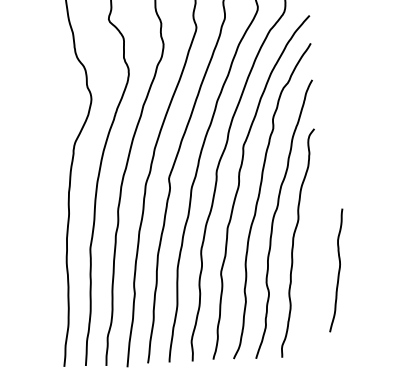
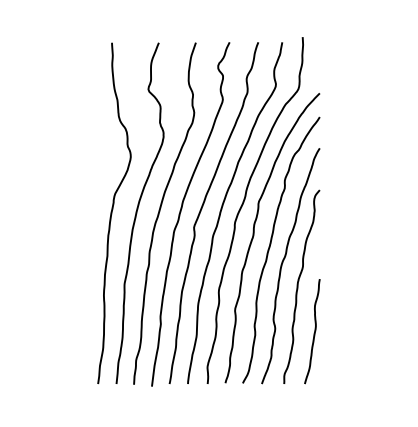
curve: (338, 270) -> (314, 331), moved

